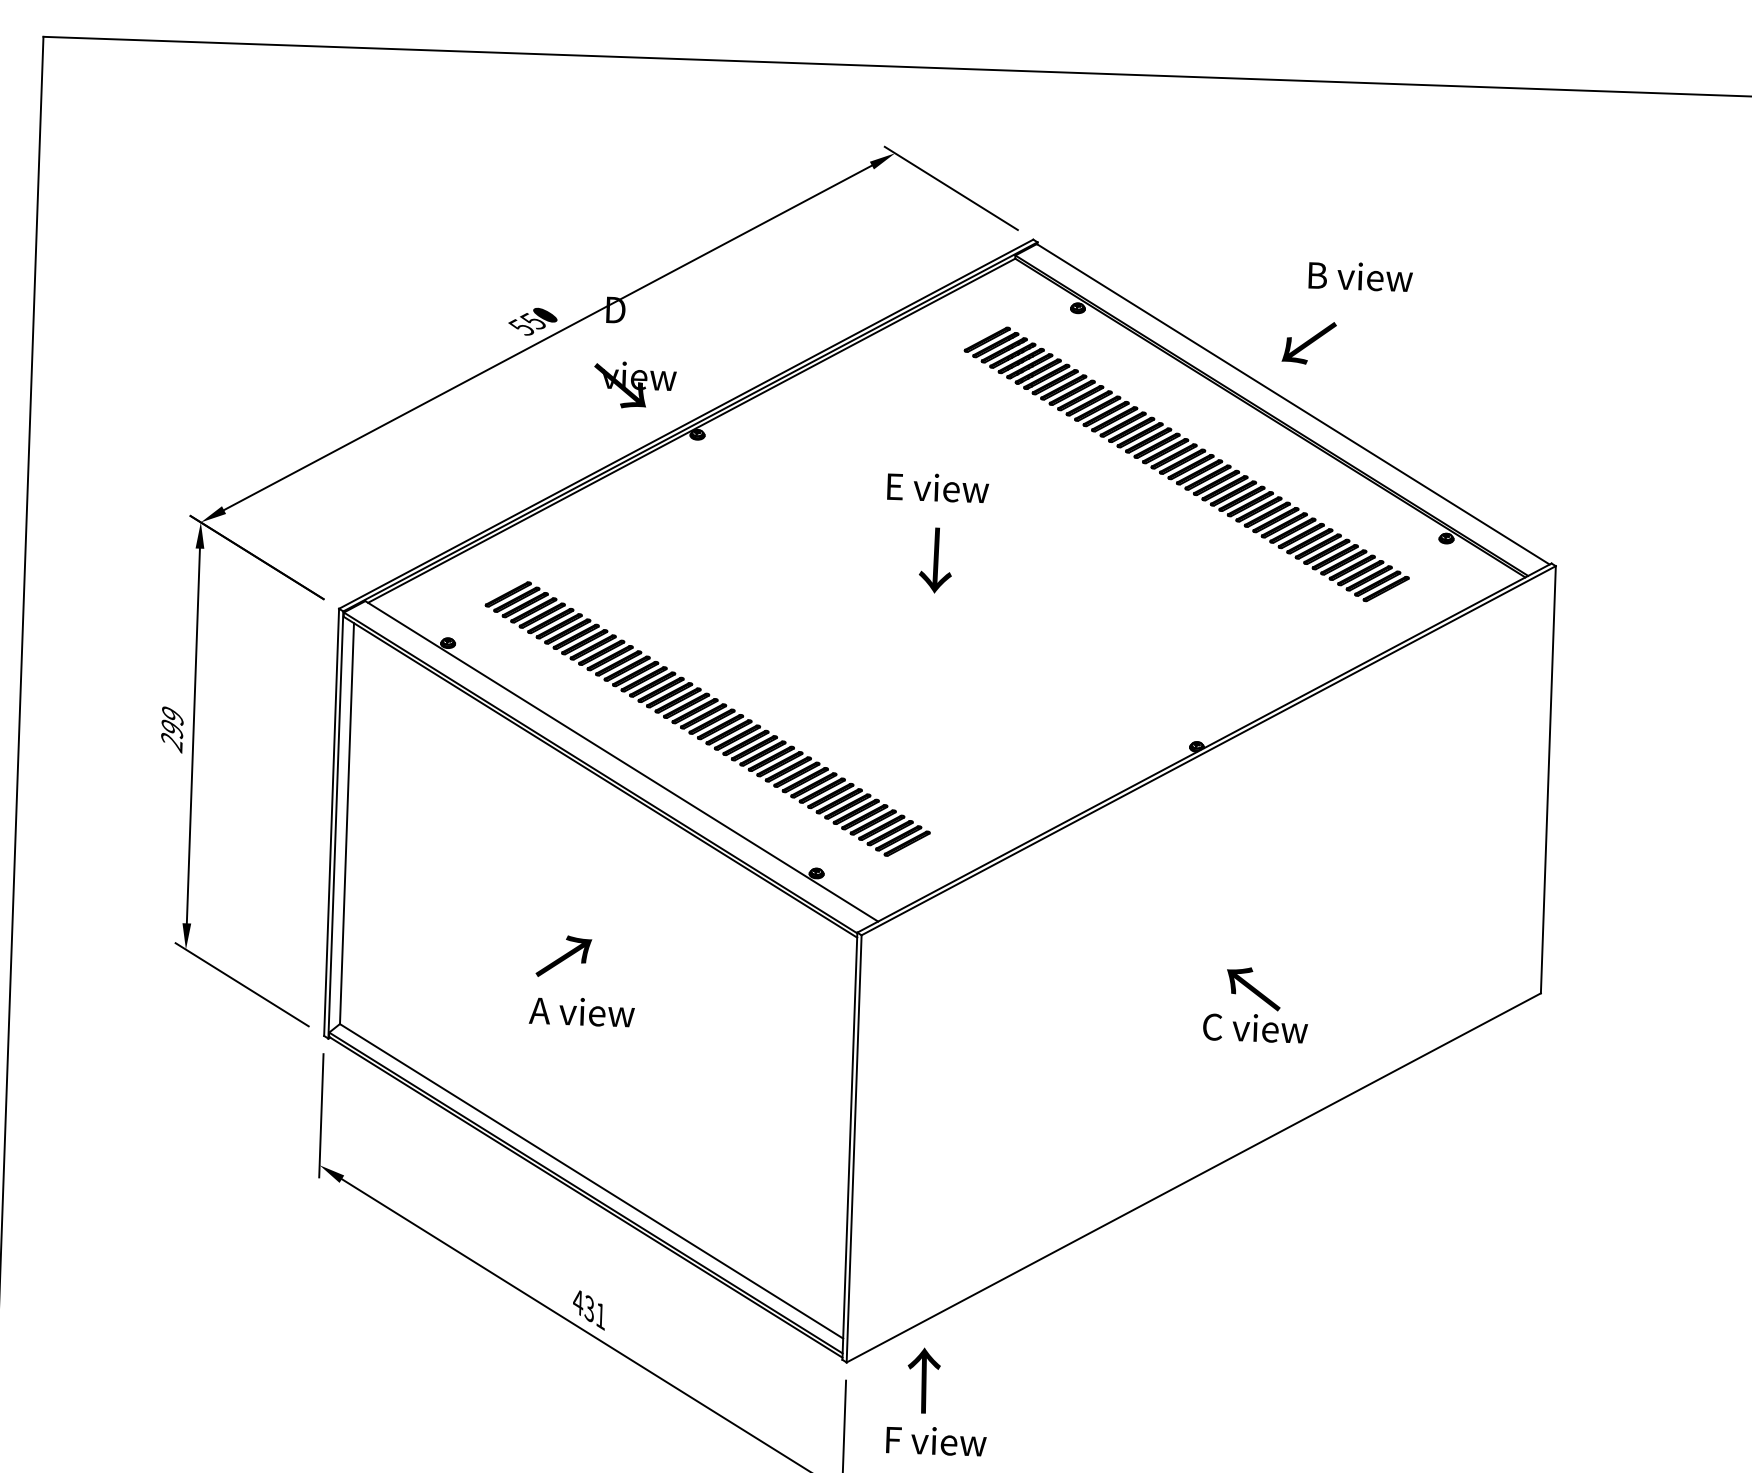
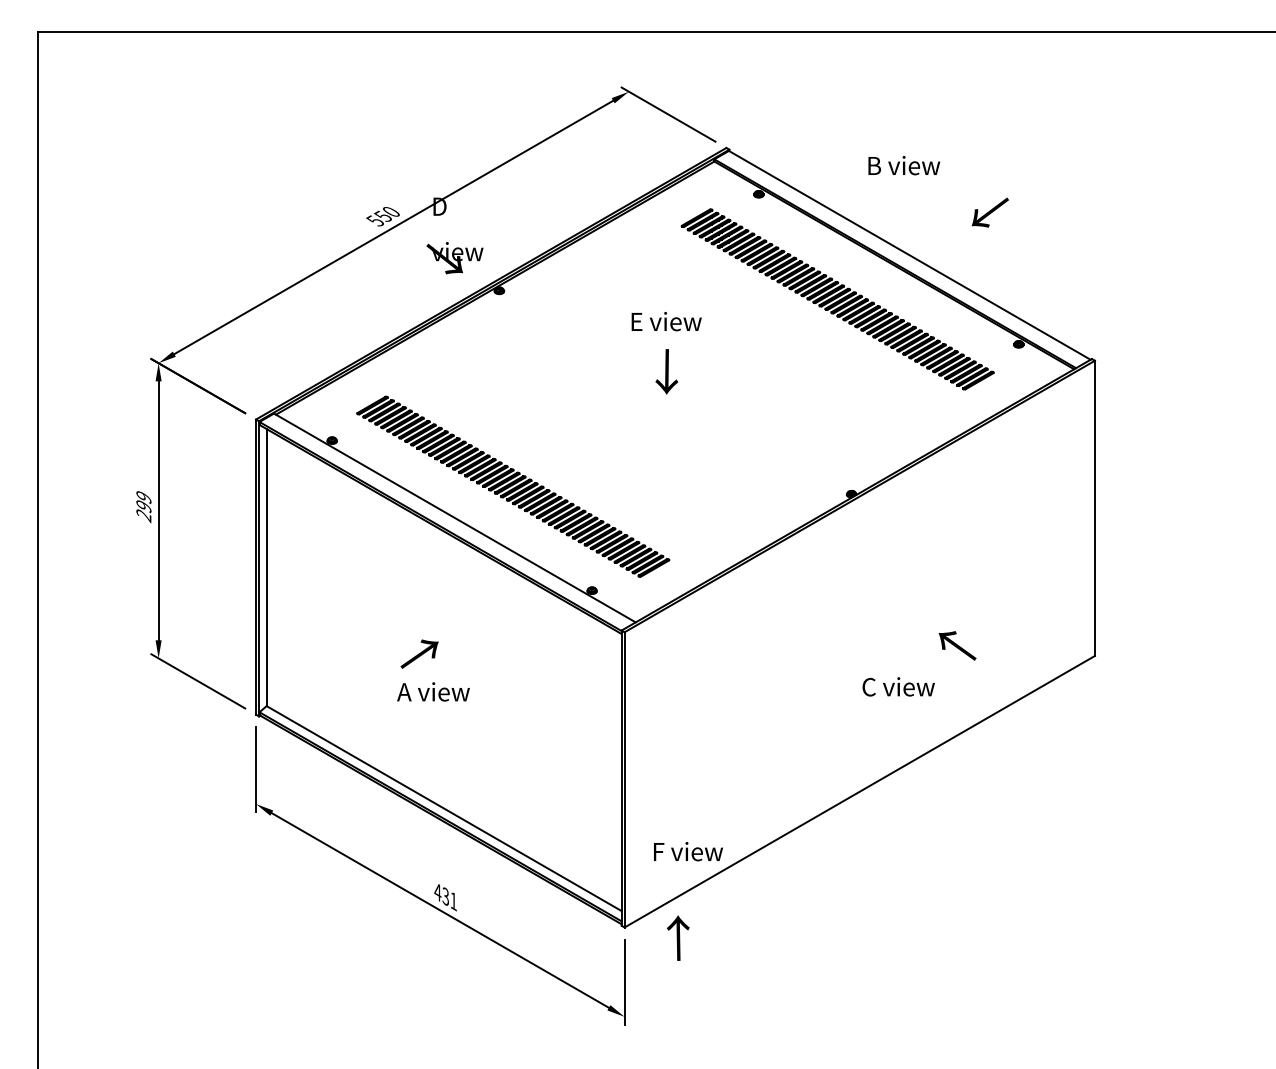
text: (1361, 276) -> (904, 165), moved
text: (1308, 342) -> (989, 212), moved
text: (1253, 988) -> (957, 645), moved
text: (936, 1440) -> (688, 851), moved

